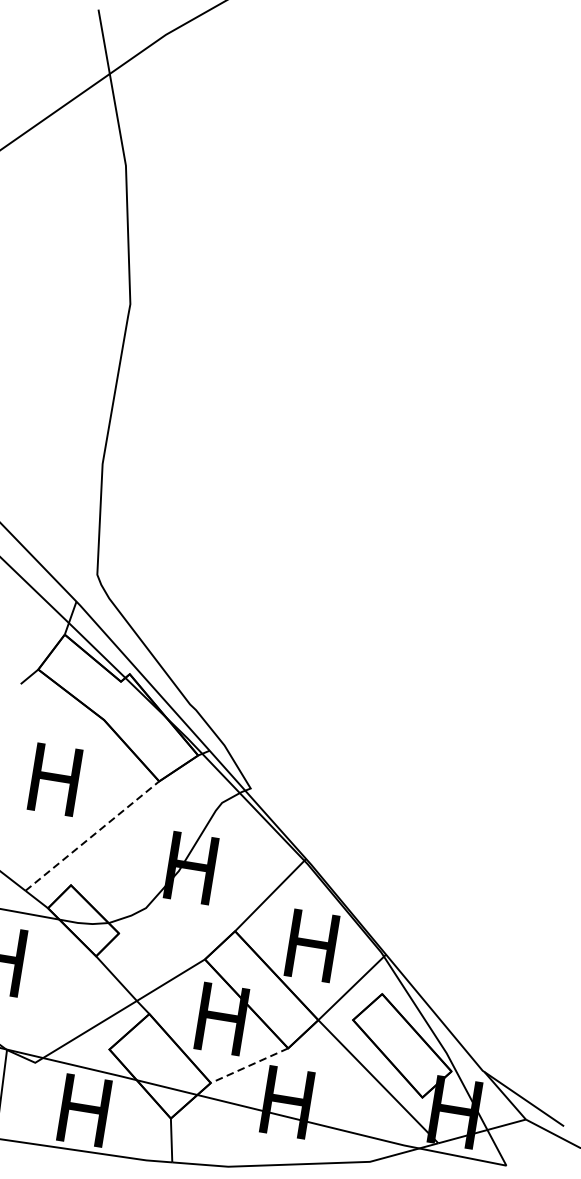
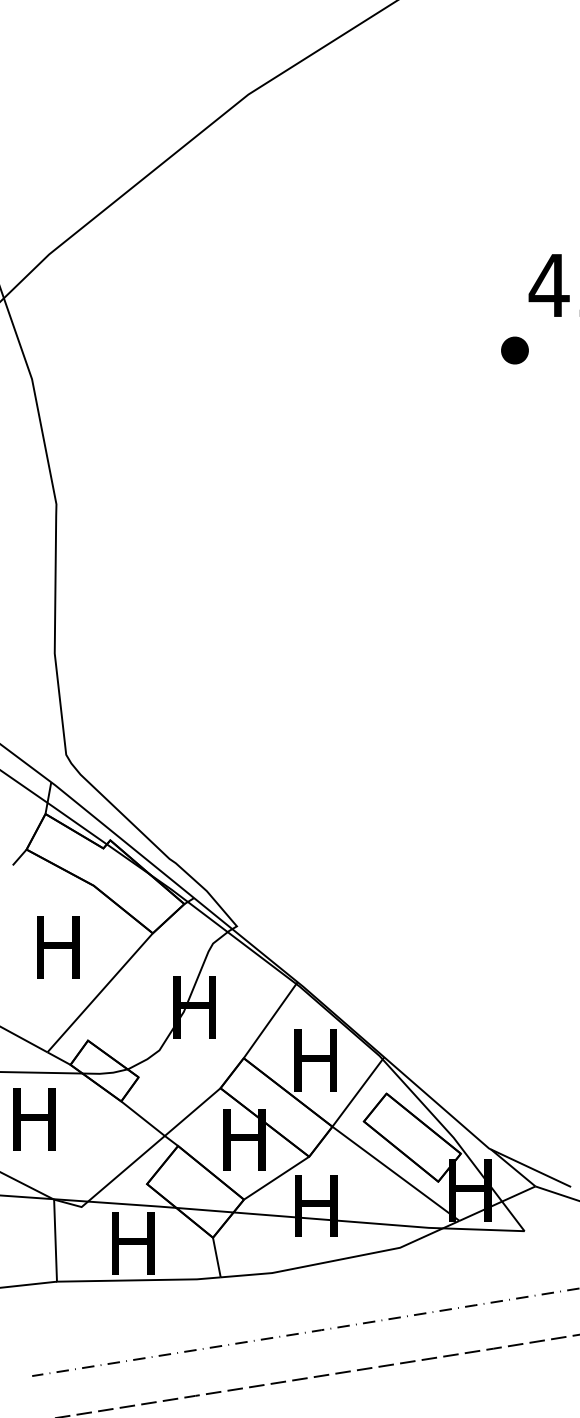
line: (92, 835) -> (100, 992), dashed -> solid
line: (249, 1066) -> (276, 1178), dashed -> solid

